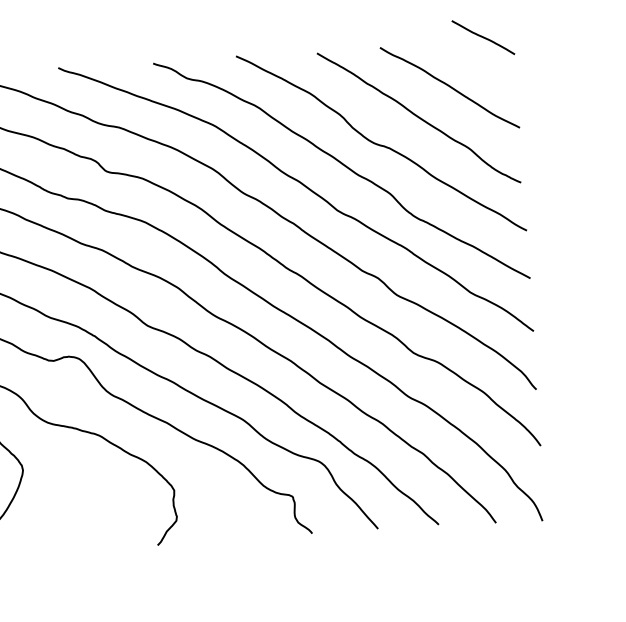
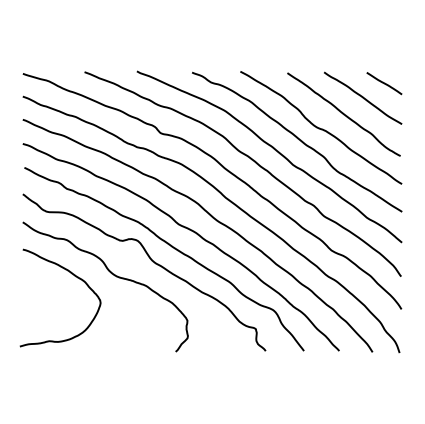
line: (483, 37) -> (384, 83), moved

